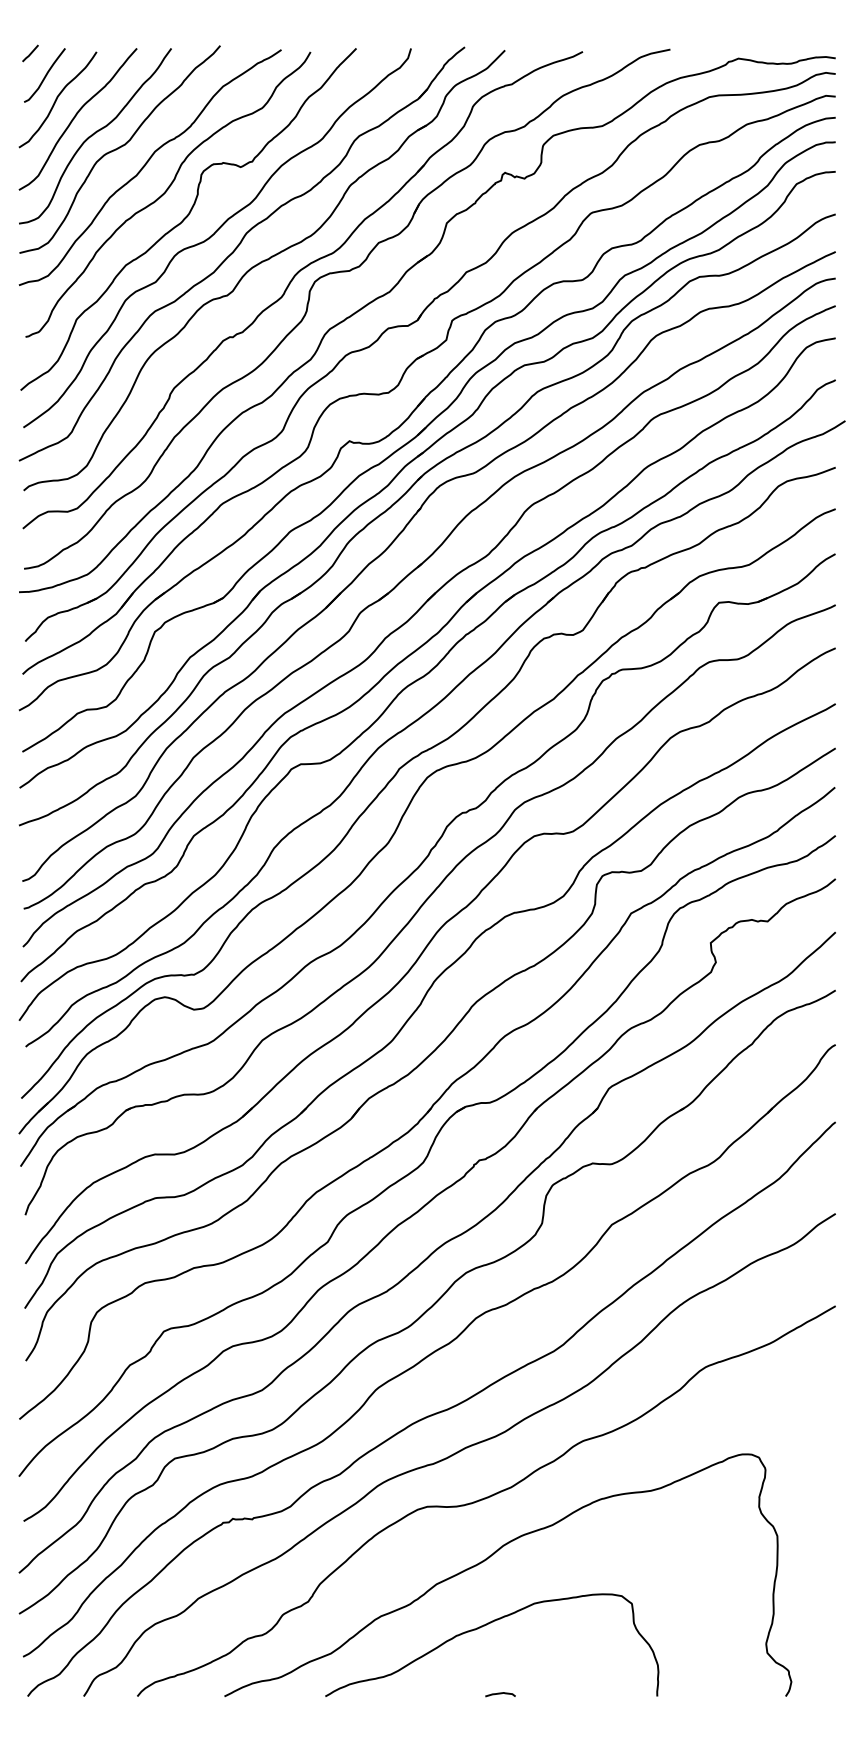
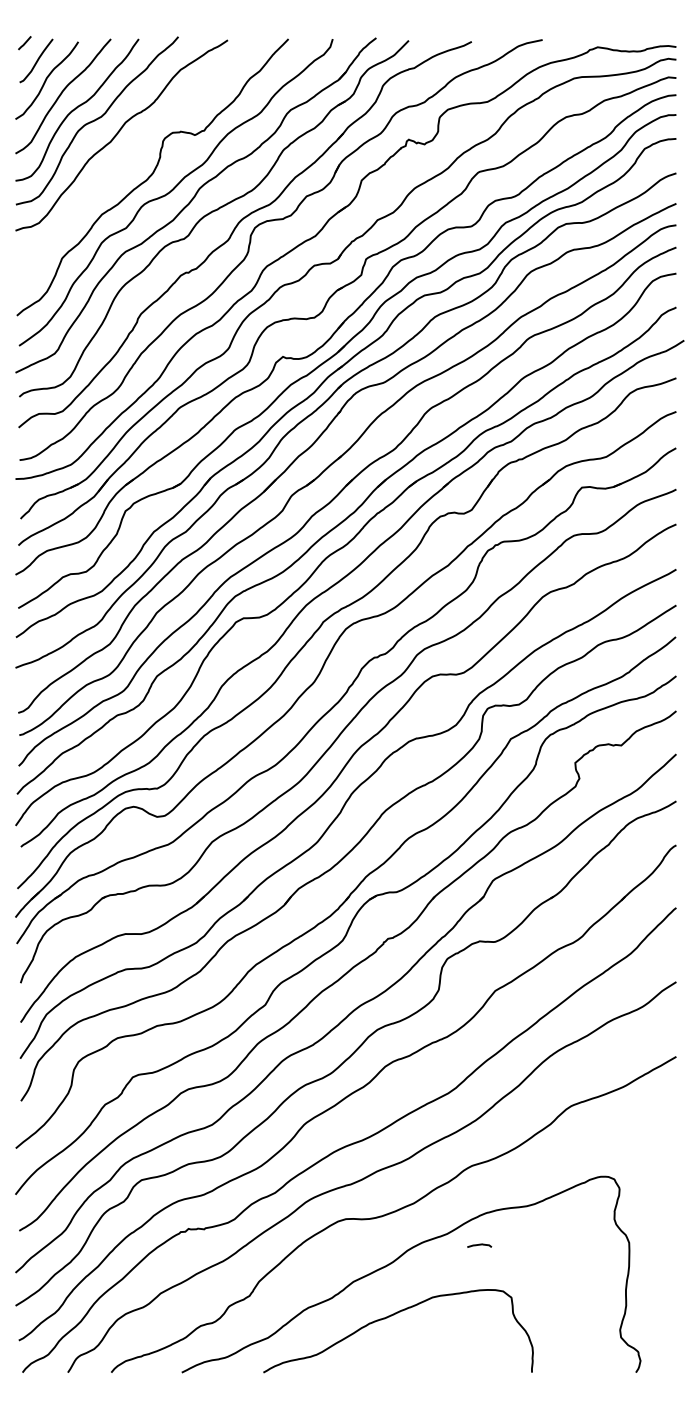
curve: (166, 192) -> (134, 155), removed
curve: (500, 1694) -> (479, 1245), moved

